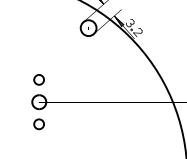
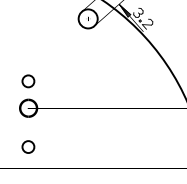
circle: (38, 124) -> (27, 147), moved

